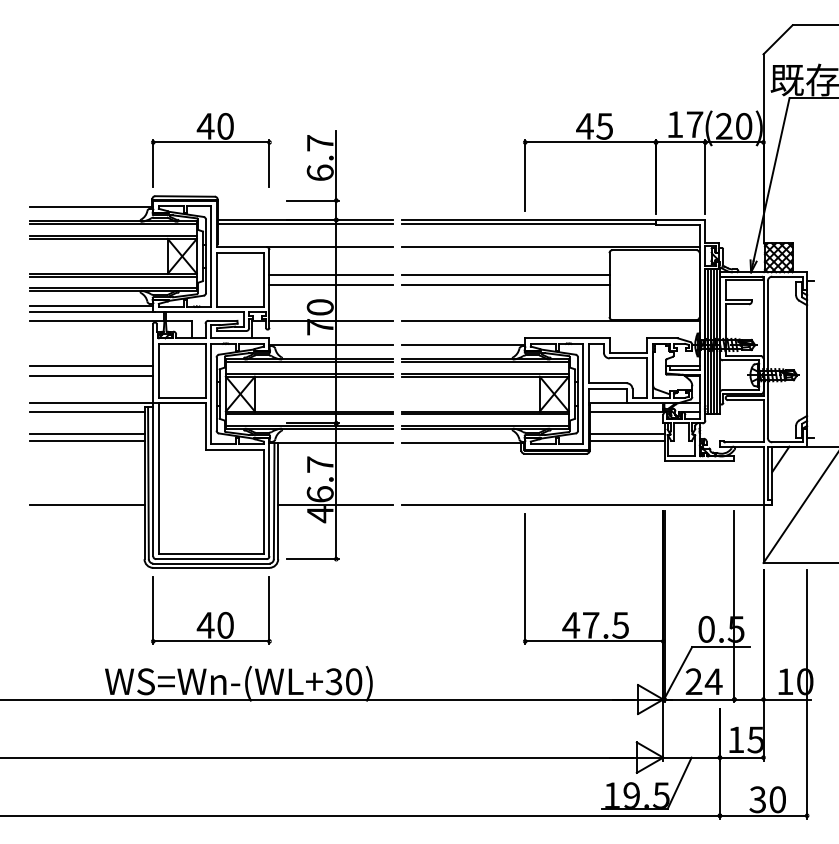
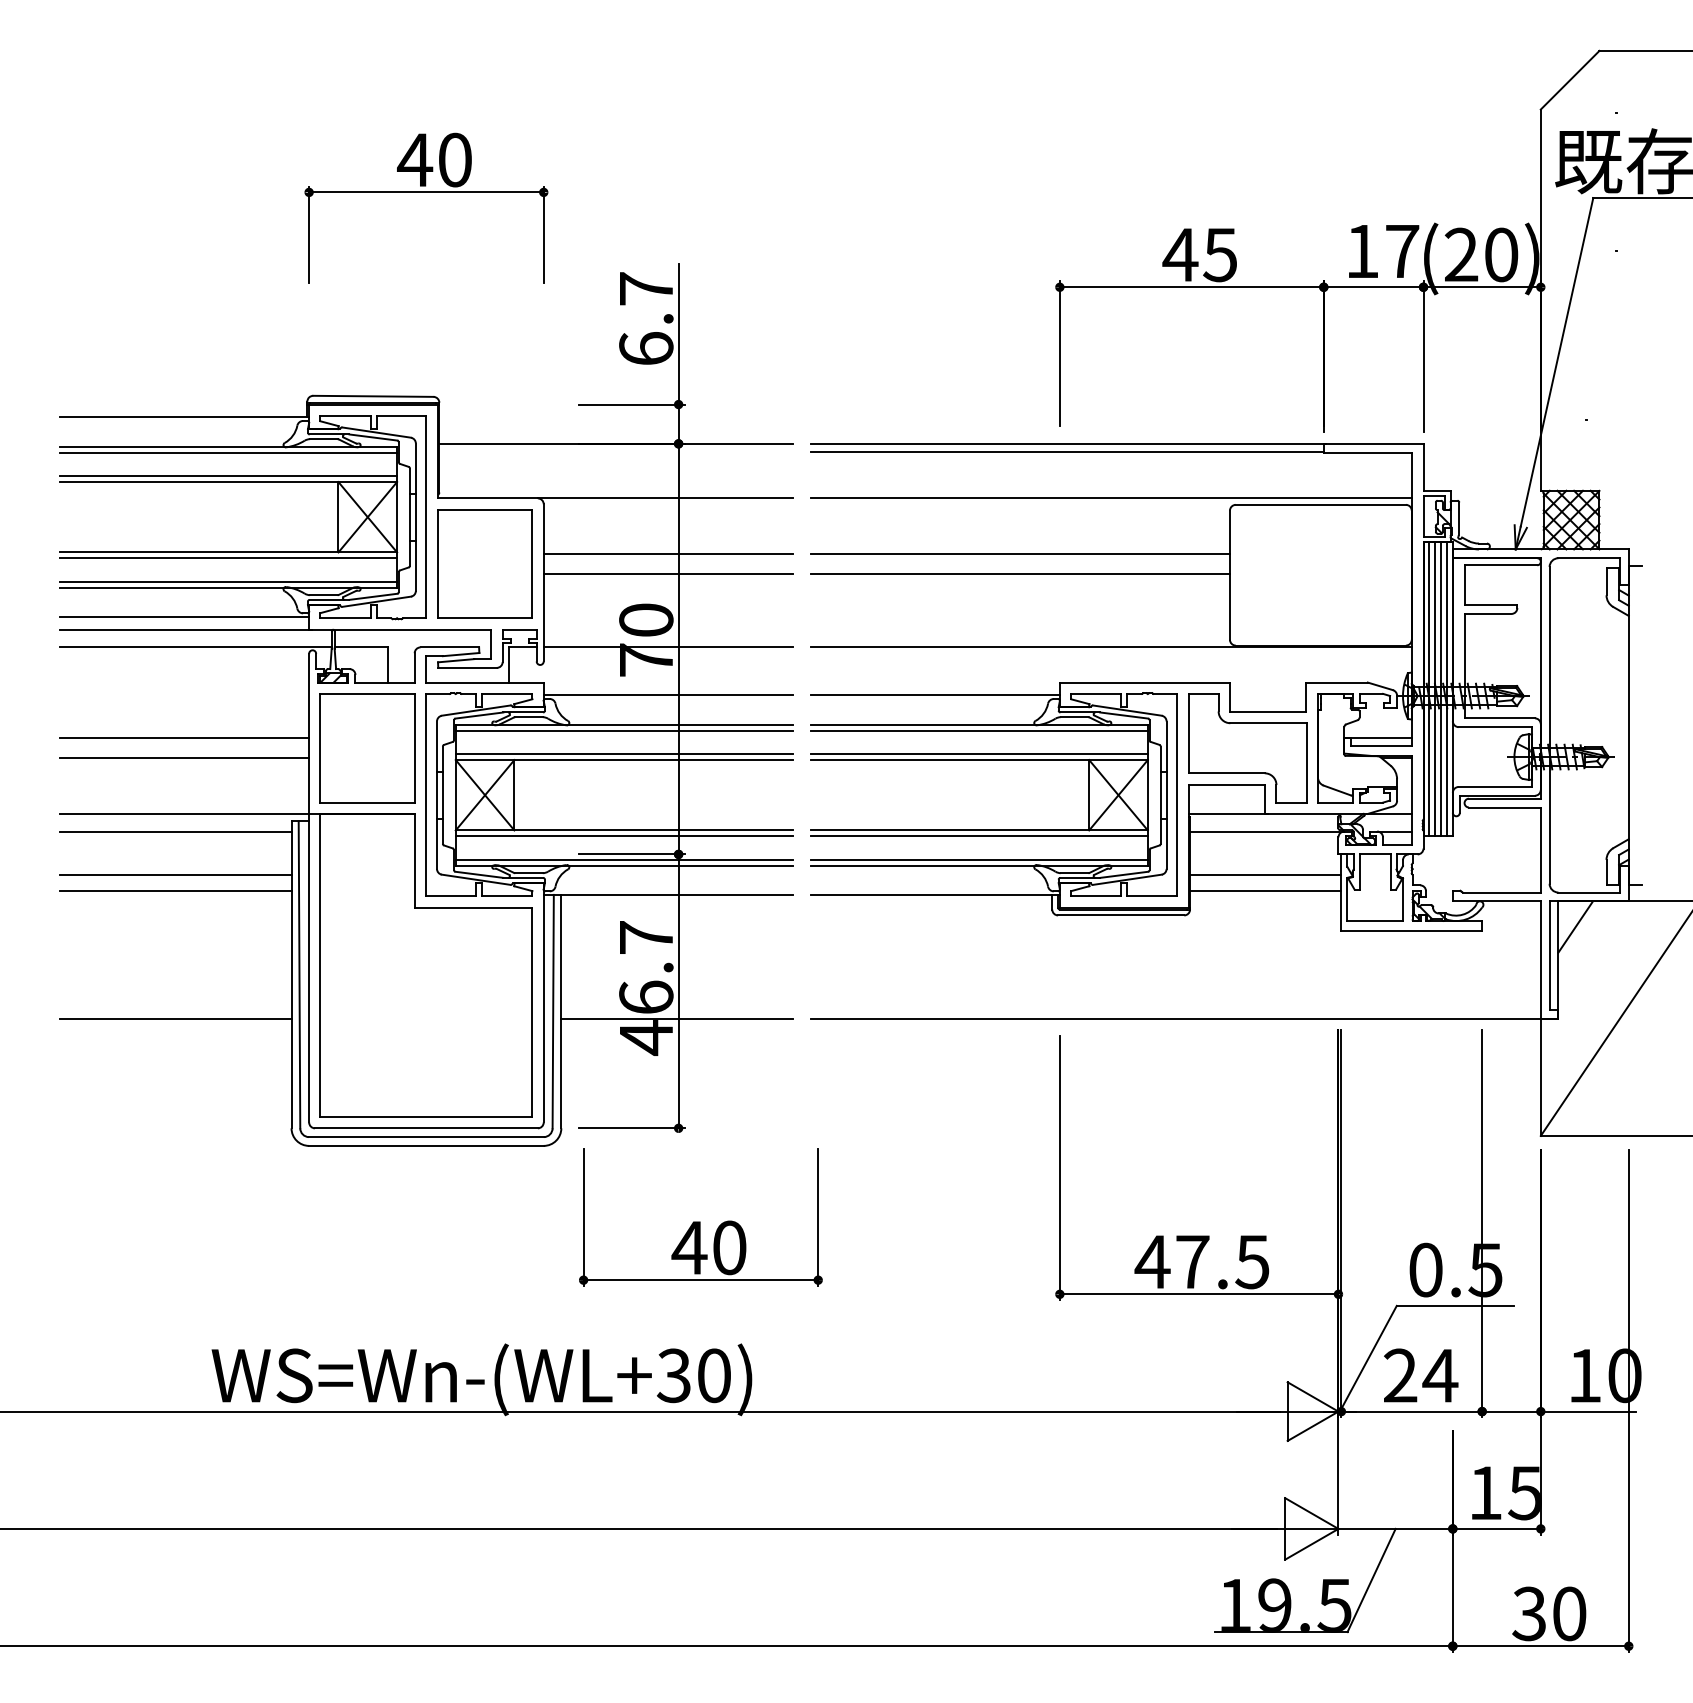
part: (211, 142) -> (426, 192), moved
line: (304, 224) -> (614, 452), removed
part: (211, 610) -> (701, 1217), moved

